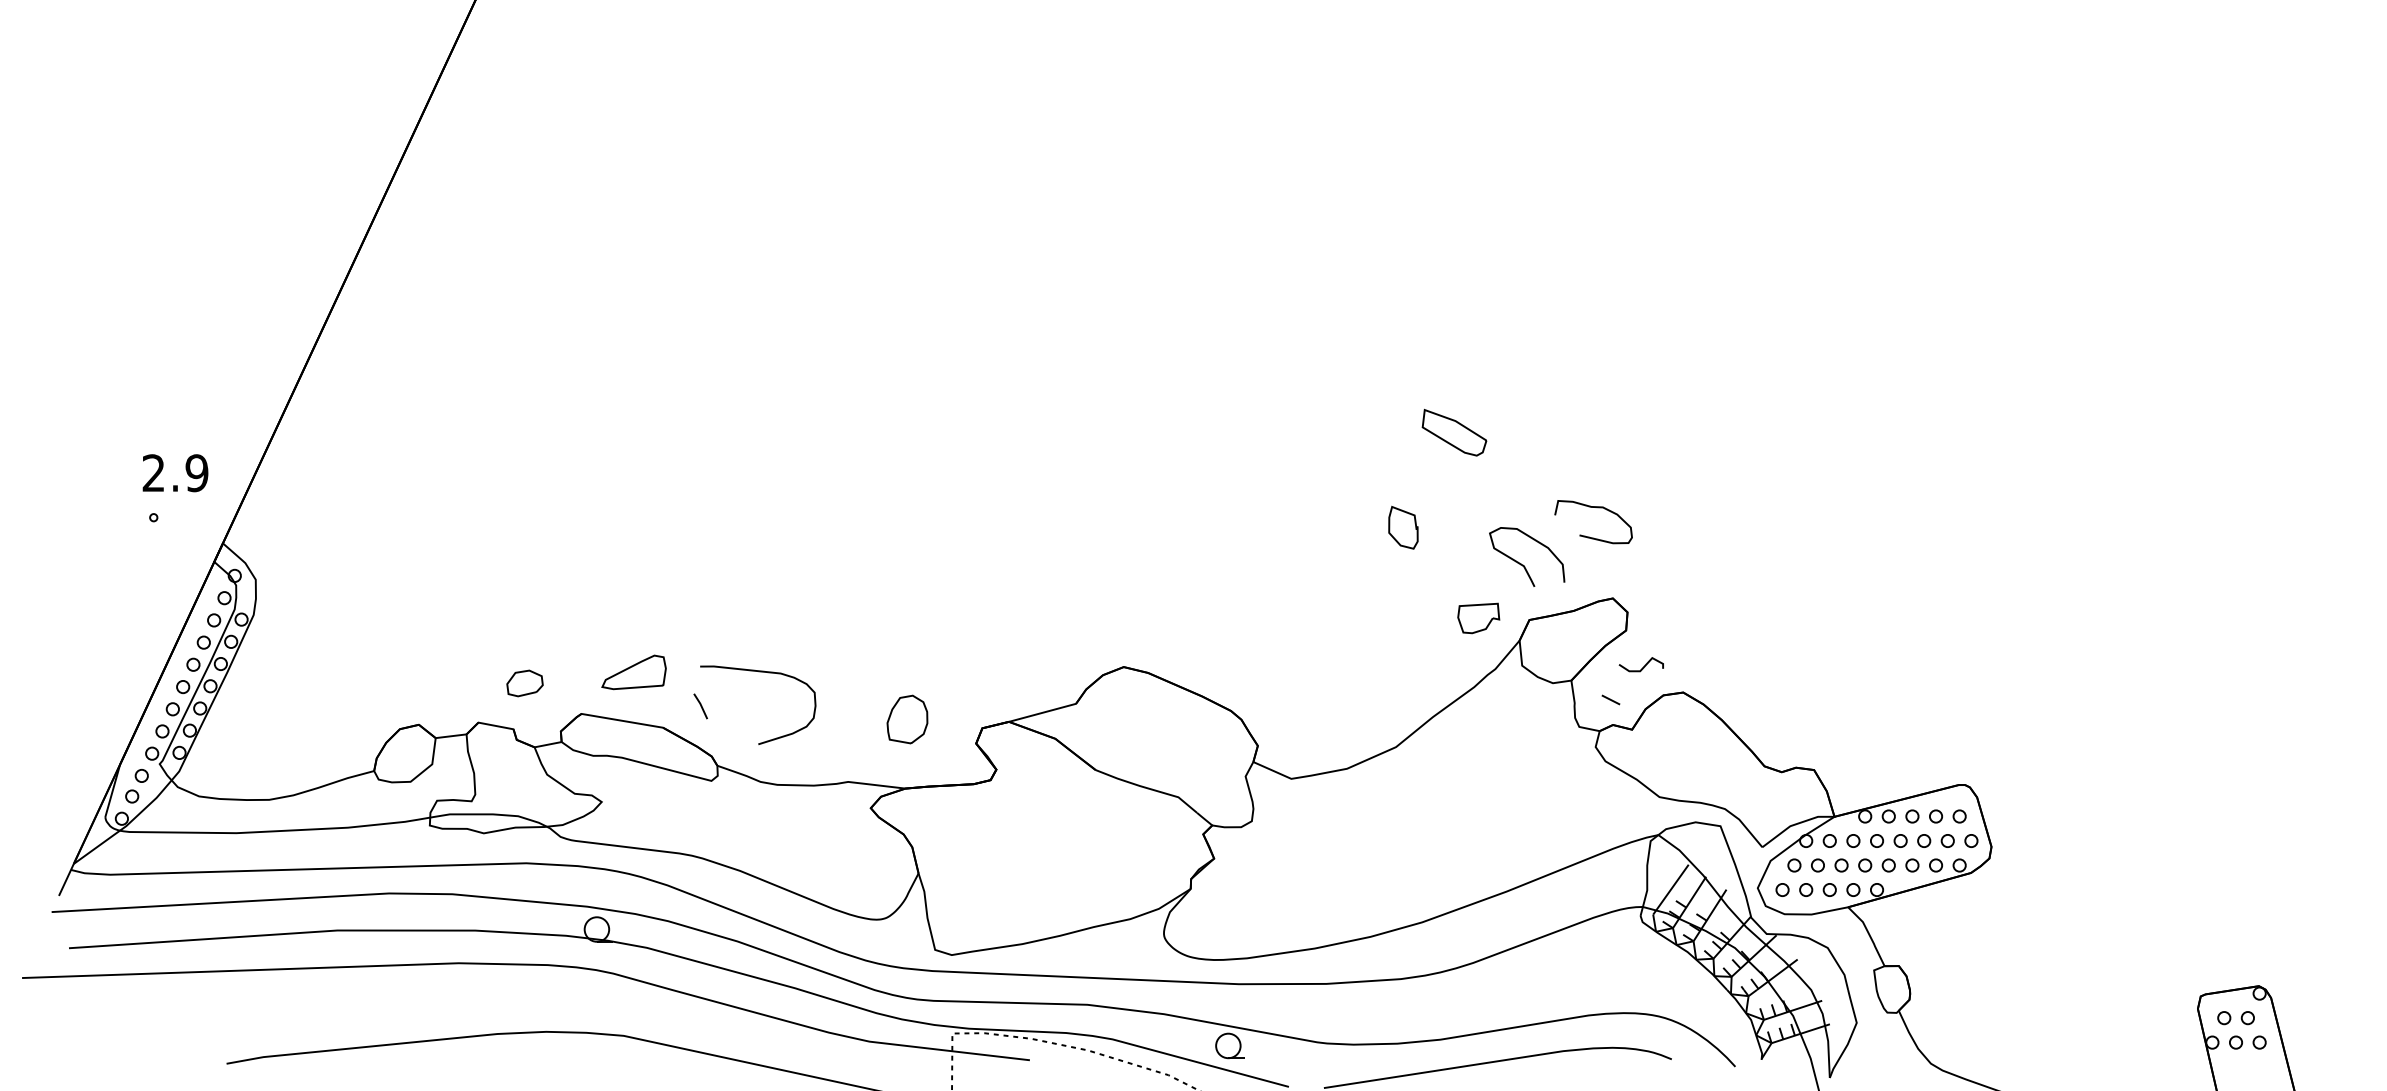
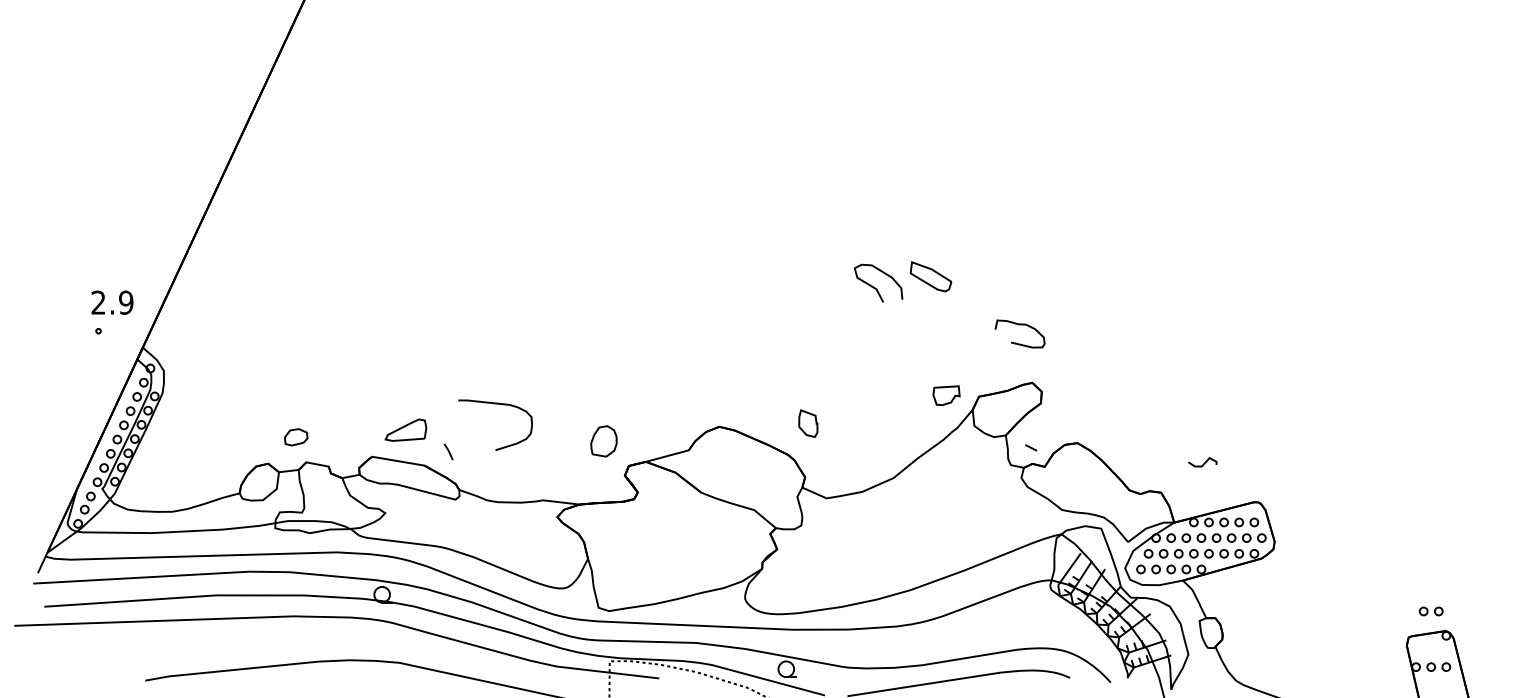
curve: (1414, 527) -> (815, 423), moved
curve: (1522, 563) -> (875, 287), moved
curve: (1642, 666) -> (1203, 463), moved
curve: (758, 672) -> (495, 404), moved
part: (525, 683) -> (296, 437), moved
part: (906, 719) -> (603, 441), moved
part: (2234, 1018) -> (1430, 611), moved

